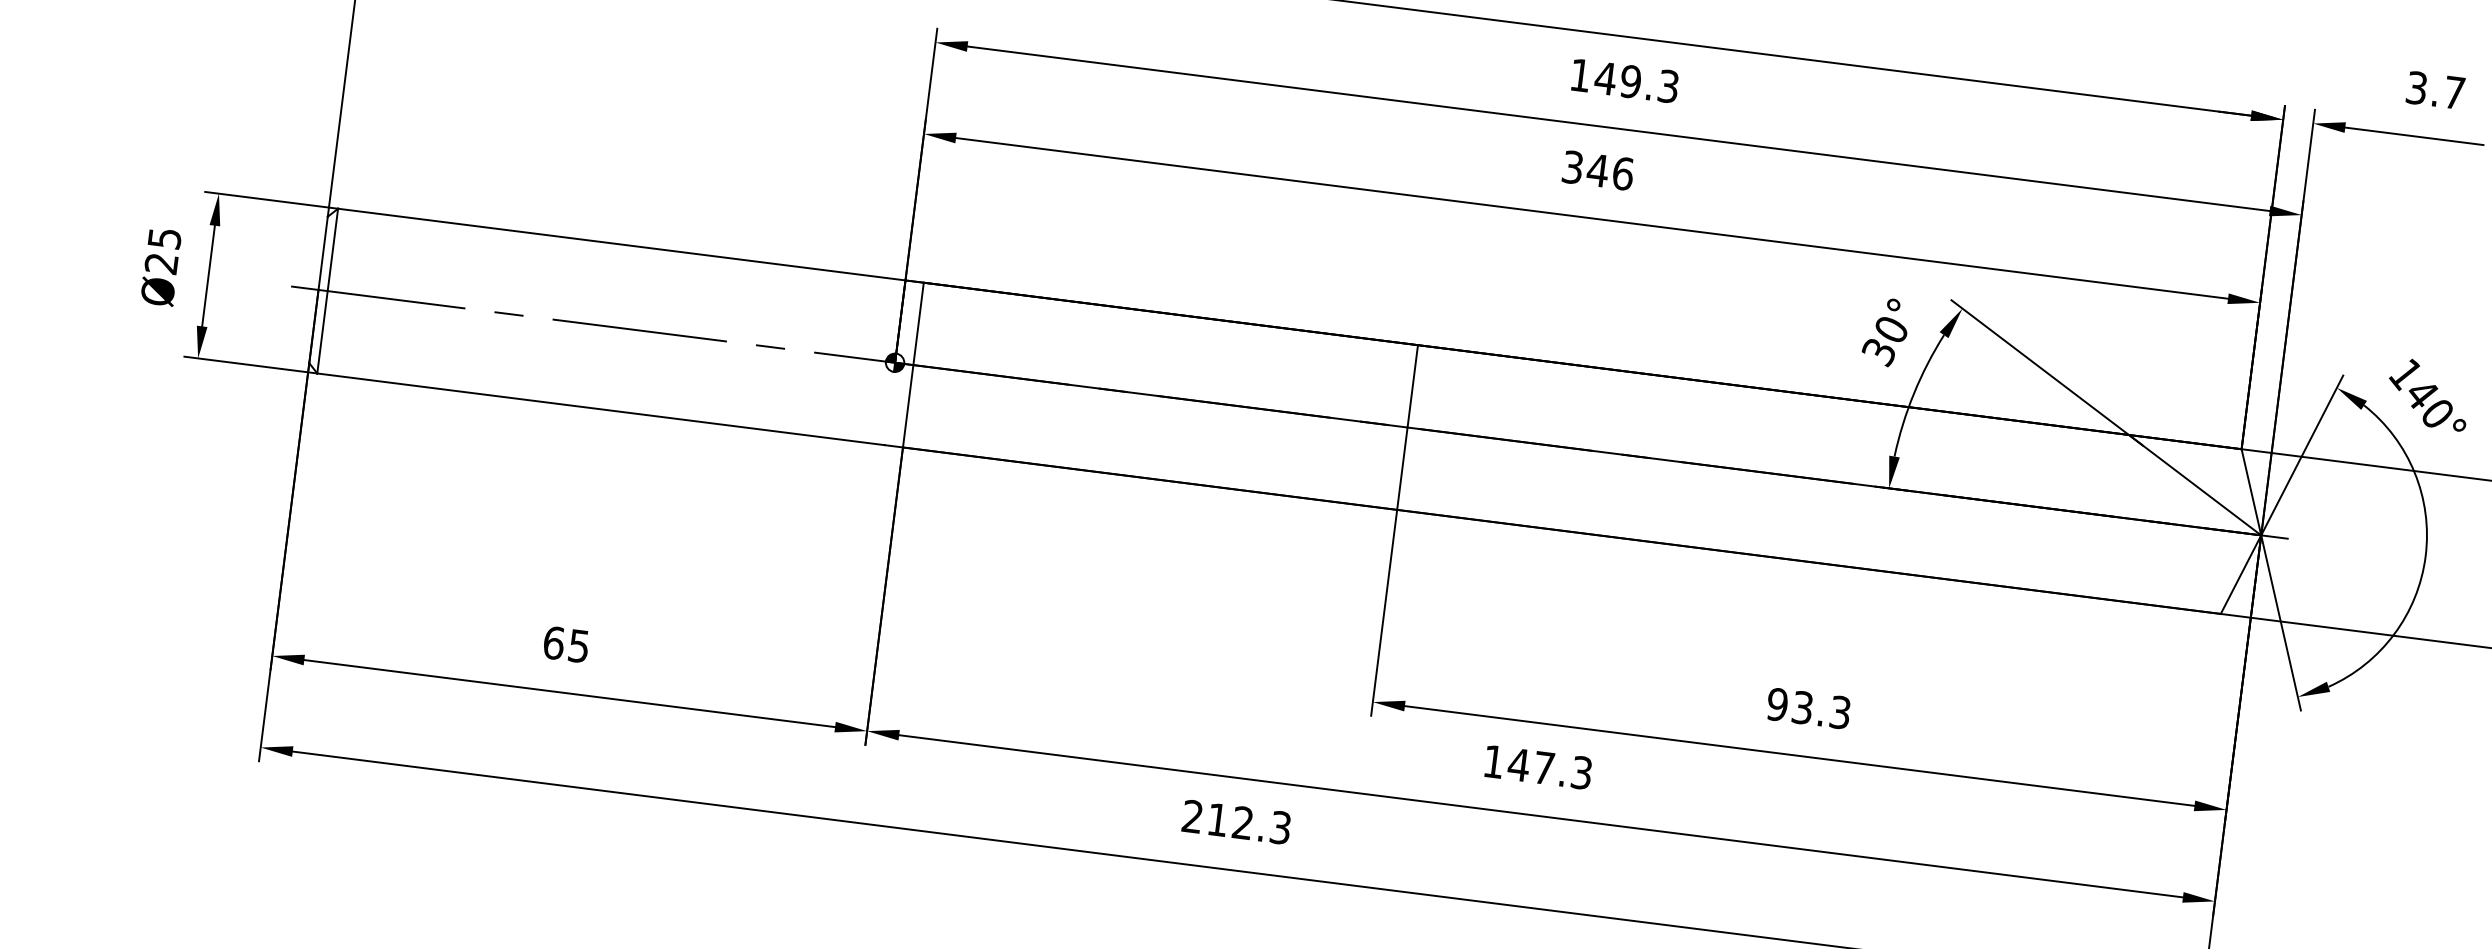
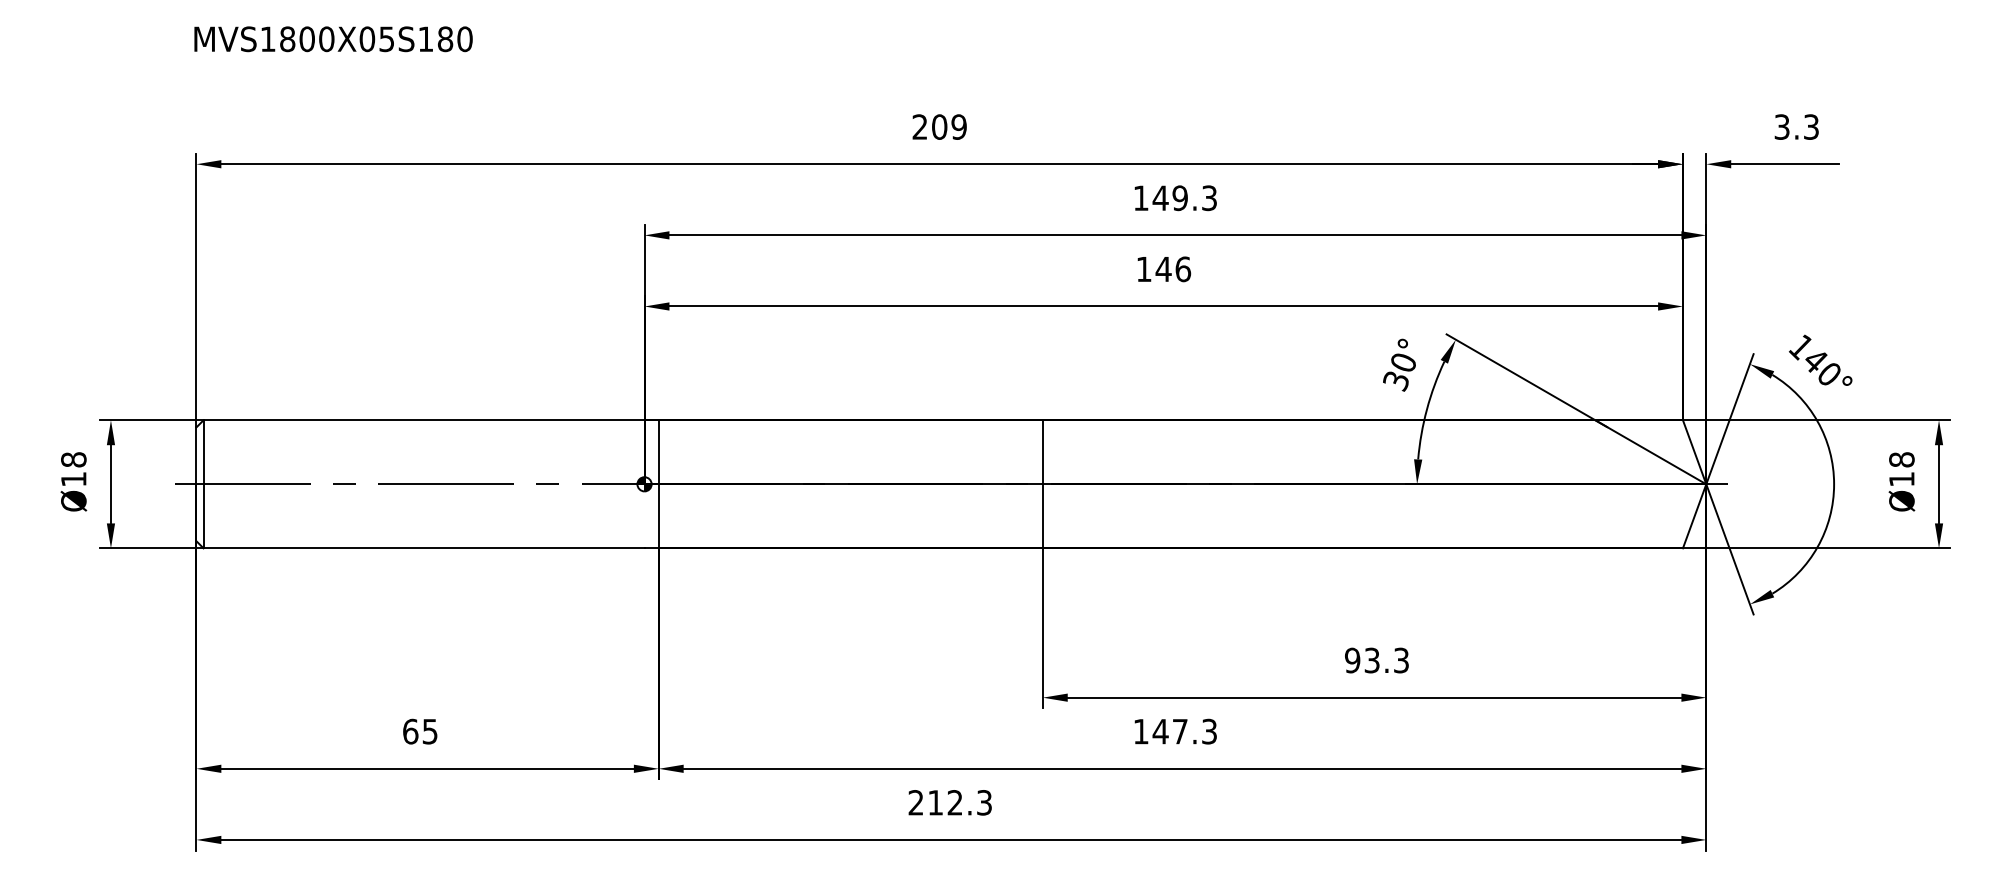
text: (2454, 92) -> (1811, 126), 3.7 -> 3.3
text: (1571, 167) -> (1143, 269), 346 -> 146
text: (162, 250) -> (73, 469), Ø25 -> Ø18

